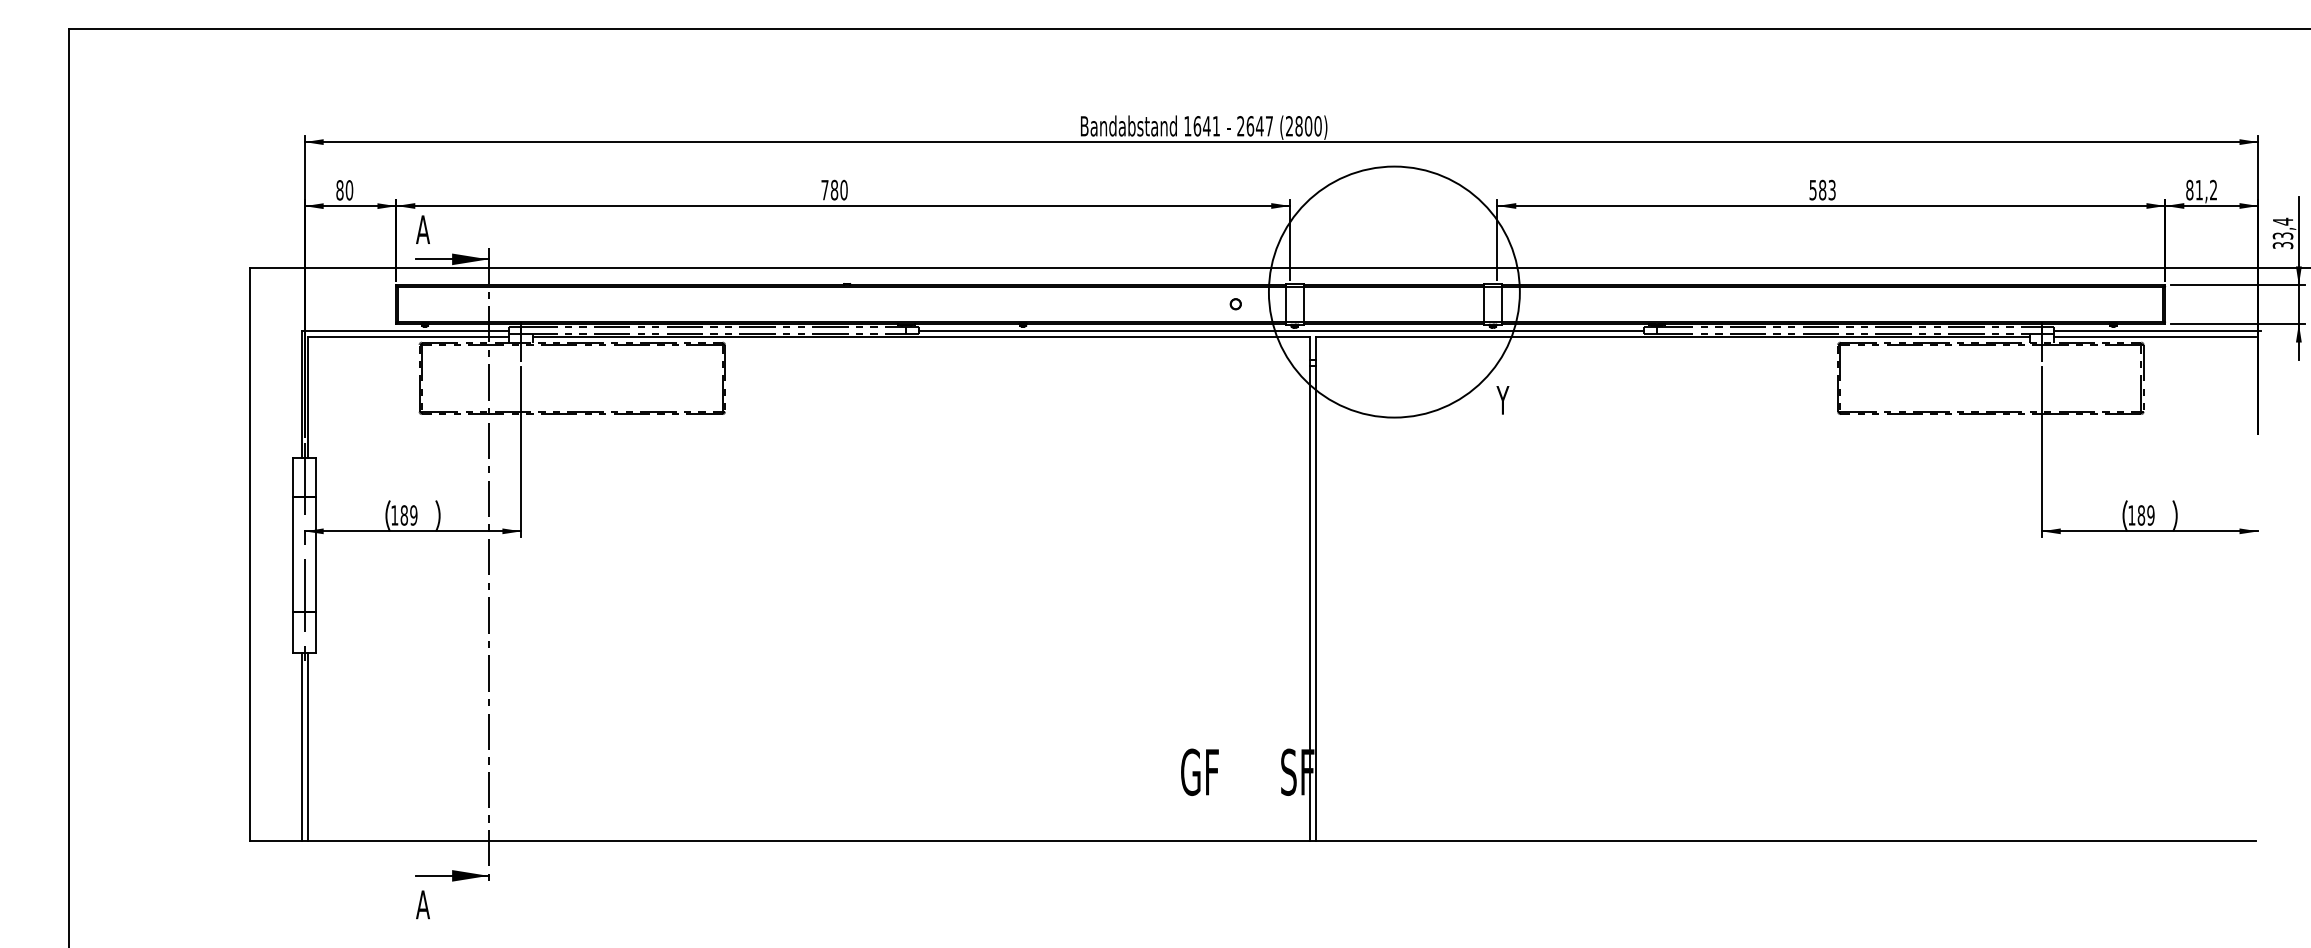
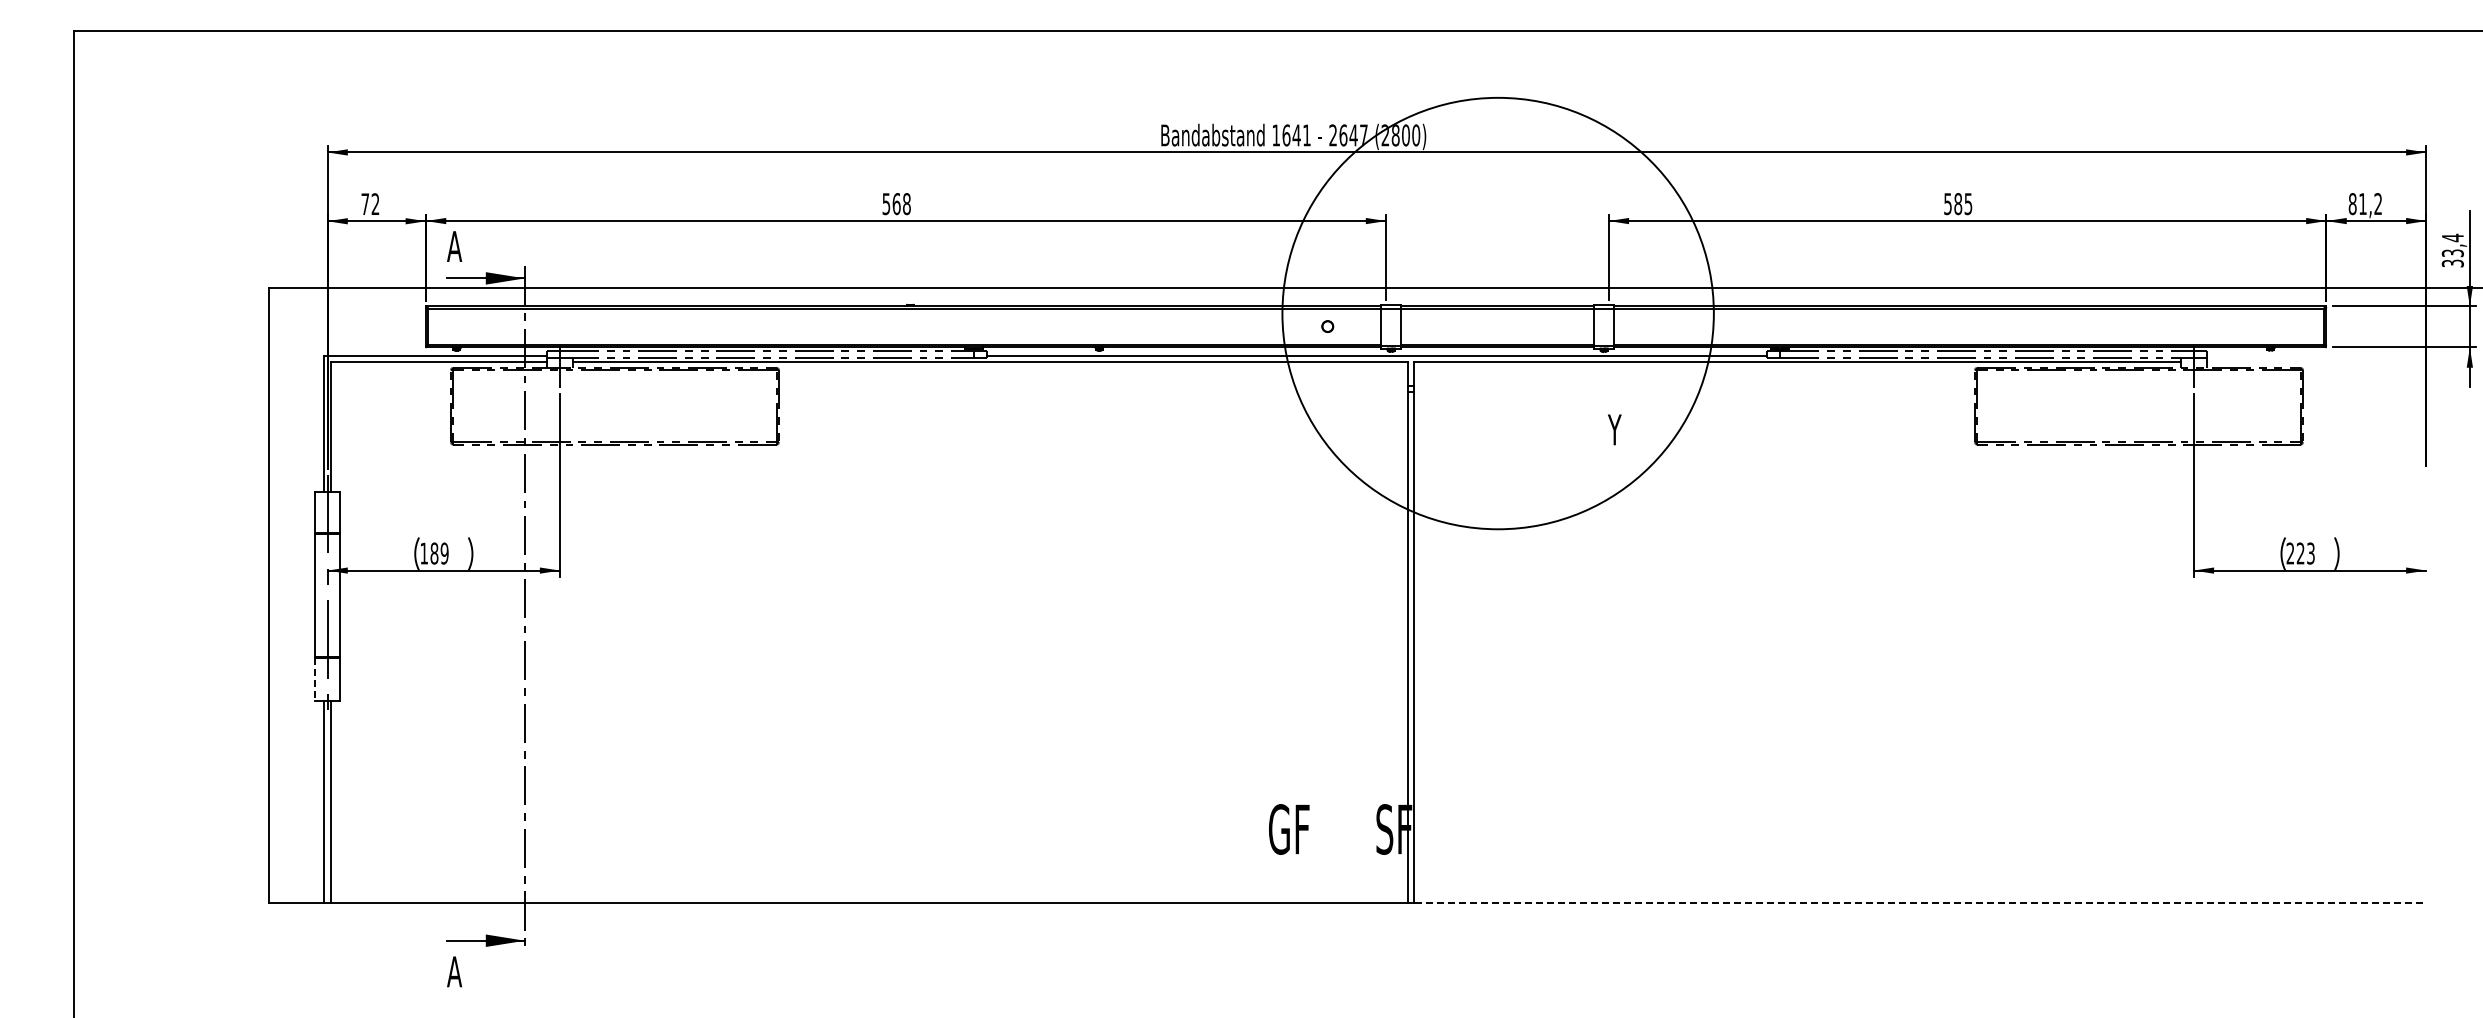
text: (1832, 189) -> (1968, 203), 583 -> 585
text: (344, 190) -> (370, 204), 80 -> 72
text: (834, 190) -> (896, 204), 780 -> 568
circle: (1393, 292) -> (1497, 313), size x1.6
line: (2157, 331) -> (2318, 355), removed
line: (2154, 336) -> (2314, 361), removed
text: (2141, 515) -> (2300, 553), 189 -> 223
line: (293, 632) -> (315, 679), solid -> dashed
line: (1785, 841) -> (1918, 903), solid -> dashed

